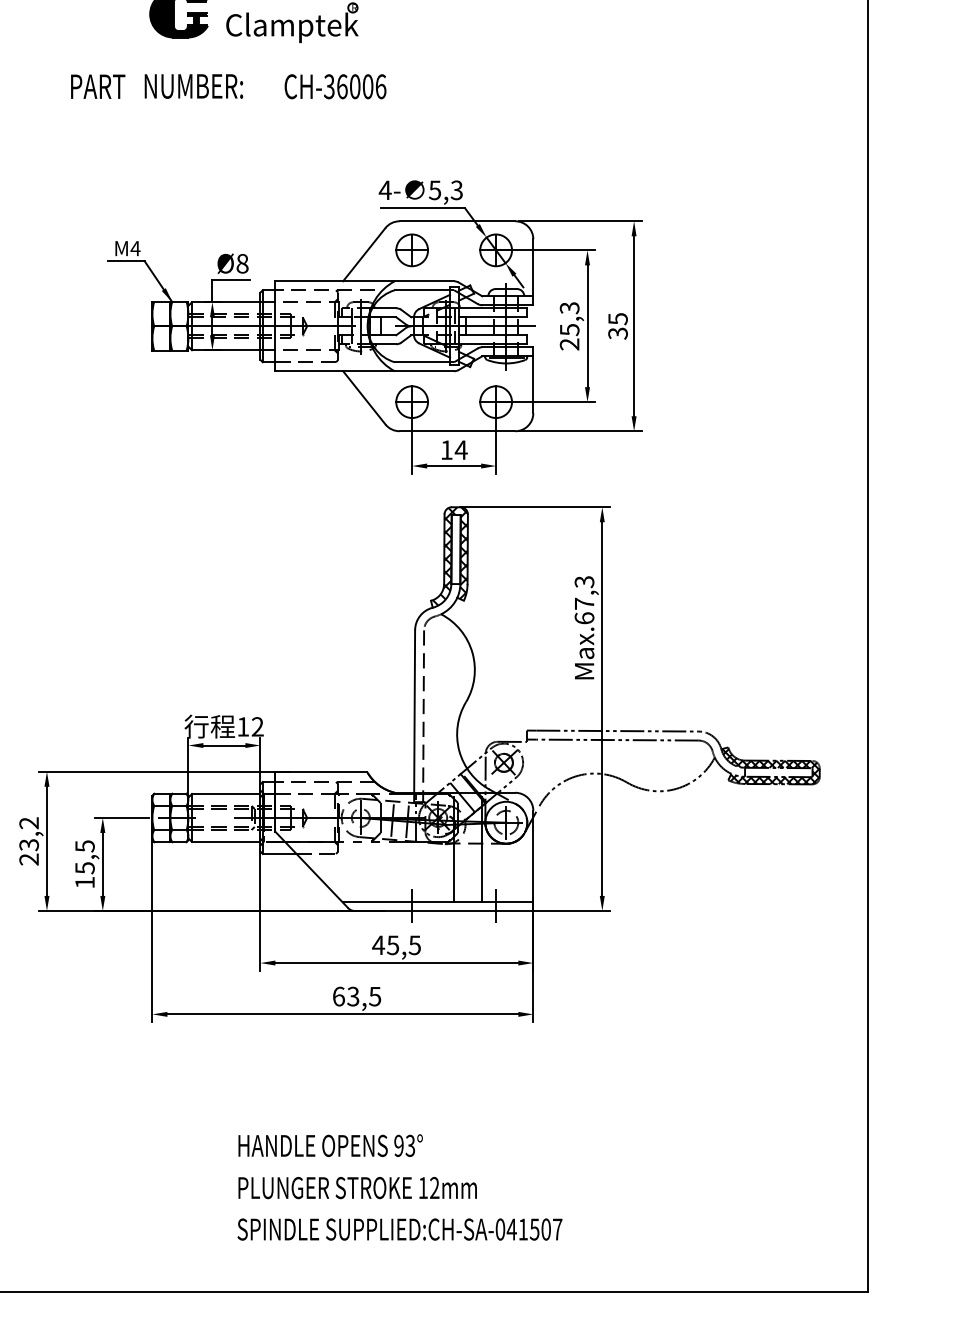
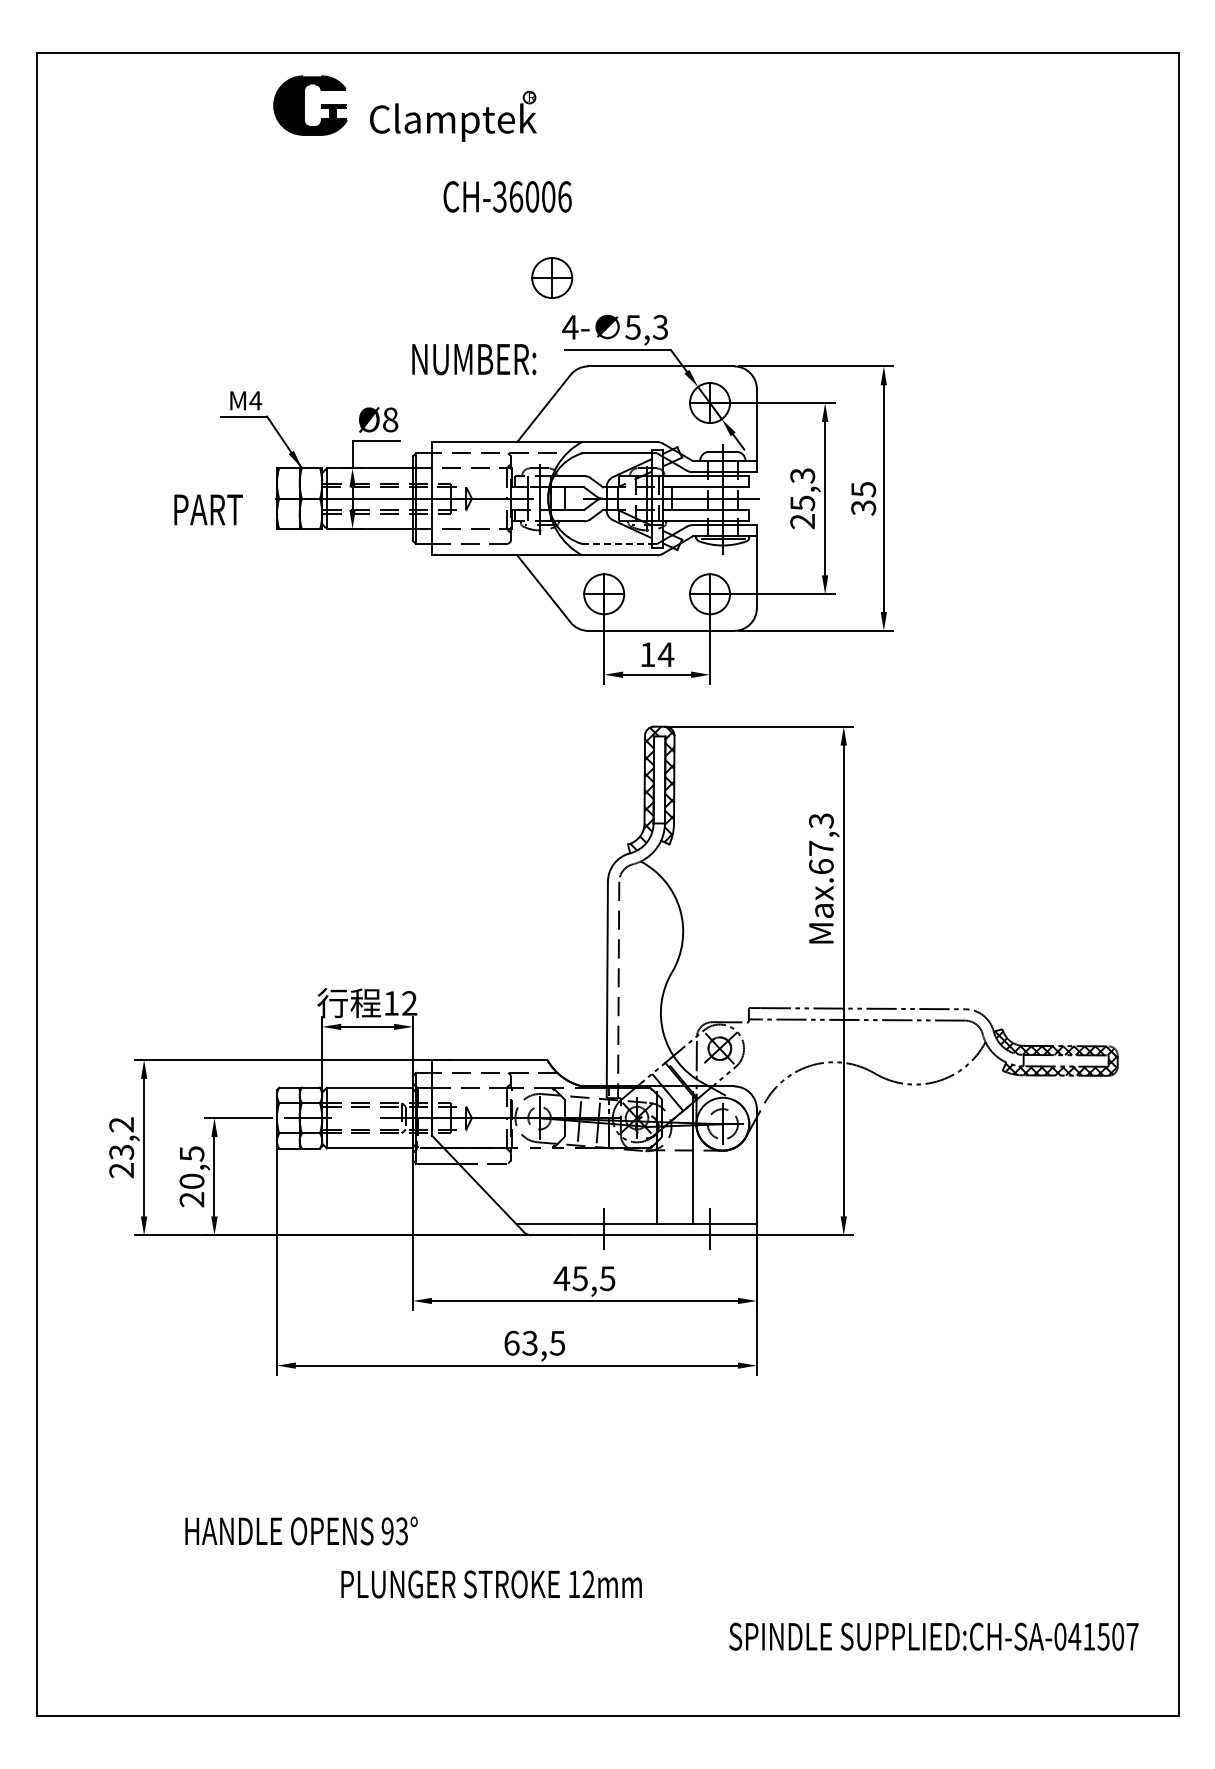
text: (98, 86) -> (208, 509), moved
text: (194, 86) -> (474, 359), moved
part: (412, 249) -> (552, 277), moved
line: (422, 362) -> (617, 544), solid -> dashed
text: (84, 875) -> (191, 1190), 15,5 -> 20,5
text: (330, 1145) -> (301, 1530), moved
text: (357, 1188) -> (491, 1584), moved
text: (399, 1229) -> (933, 1636), moved

